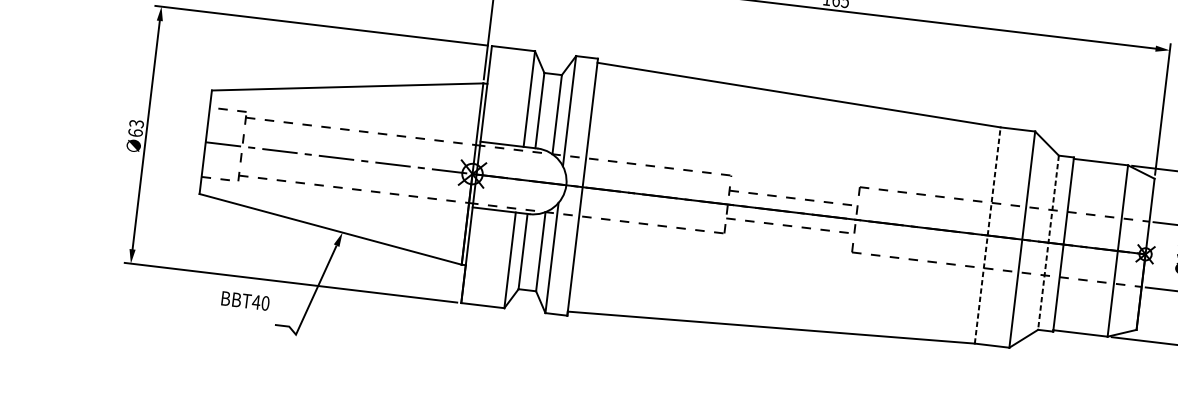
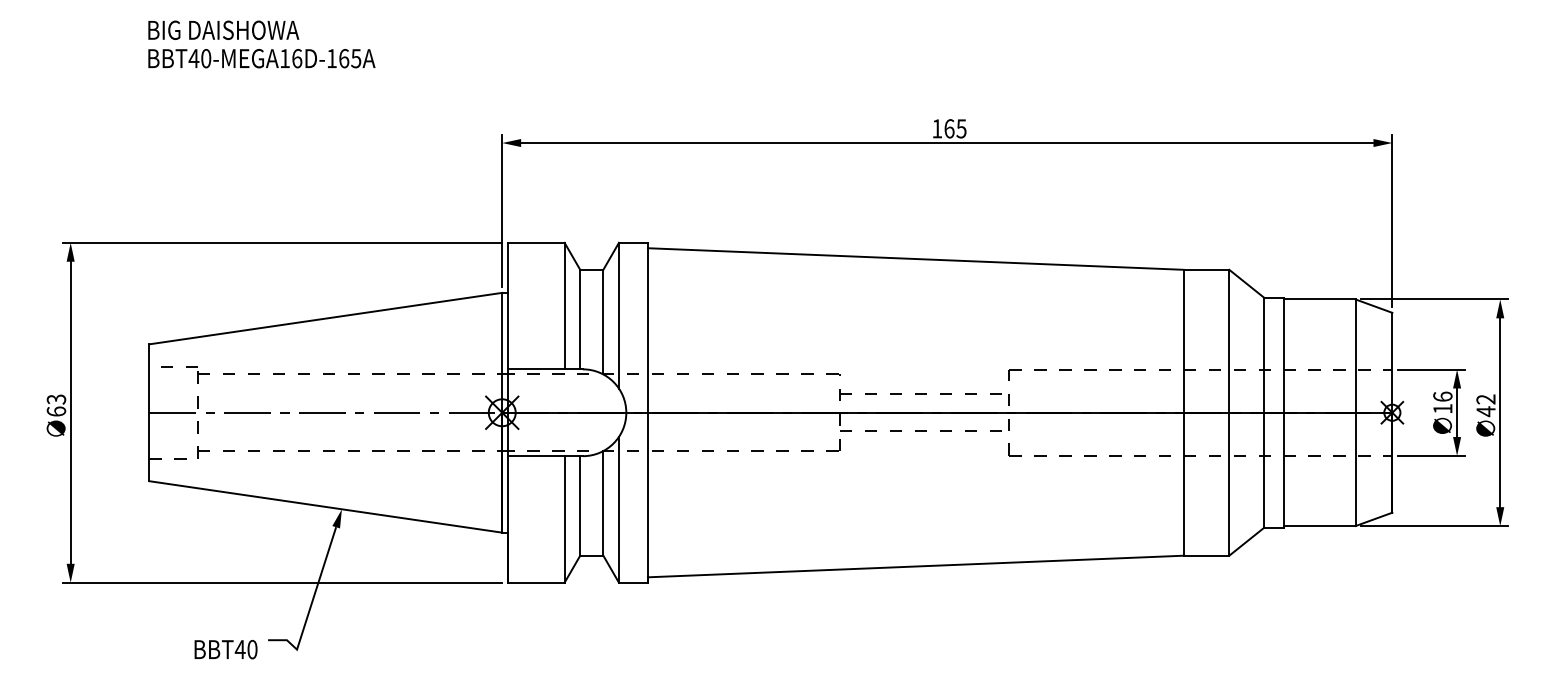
line: (987, 235) -> (1183, 412), dashed -> solid
line: (1048, 243) -> (1263, 413), dashed -> solid
text: (245, 300) -> (225, 649), moved

